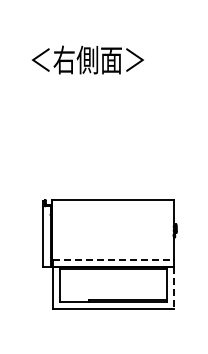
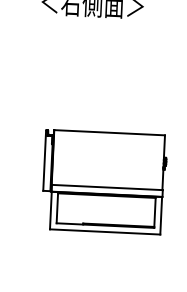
line: (113, 259) -> (107, 187), dashed -> solid
line: (173, 287) -> (160, 215), dashed -> solid

